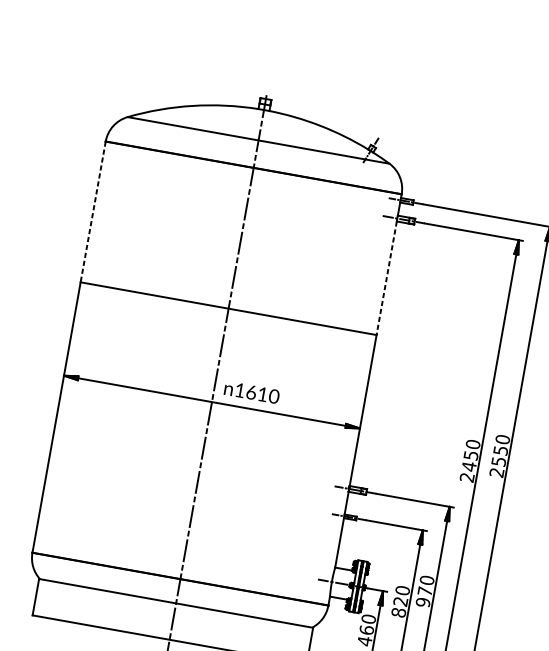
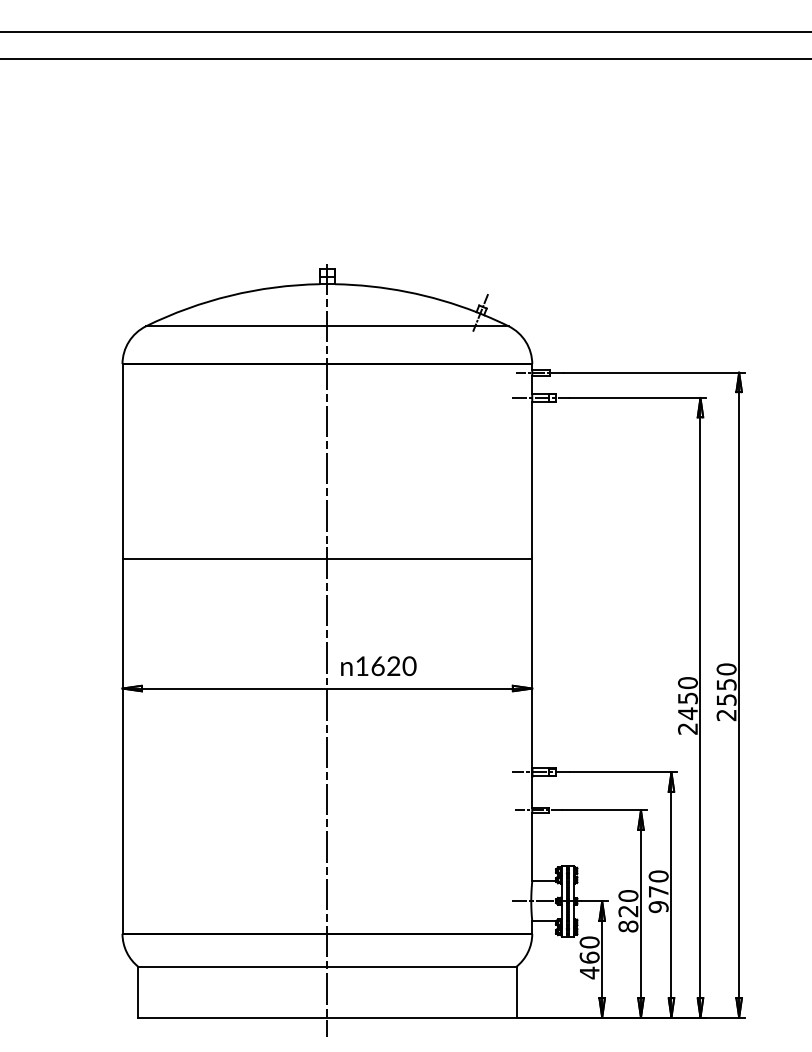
line: (93, 212) -> (122, 462), dashed -> solid
line: (386, 278) -> (532, 480), dashed -> solid
text: (262, 393) -> (393, 665), 1610 -> 1620

